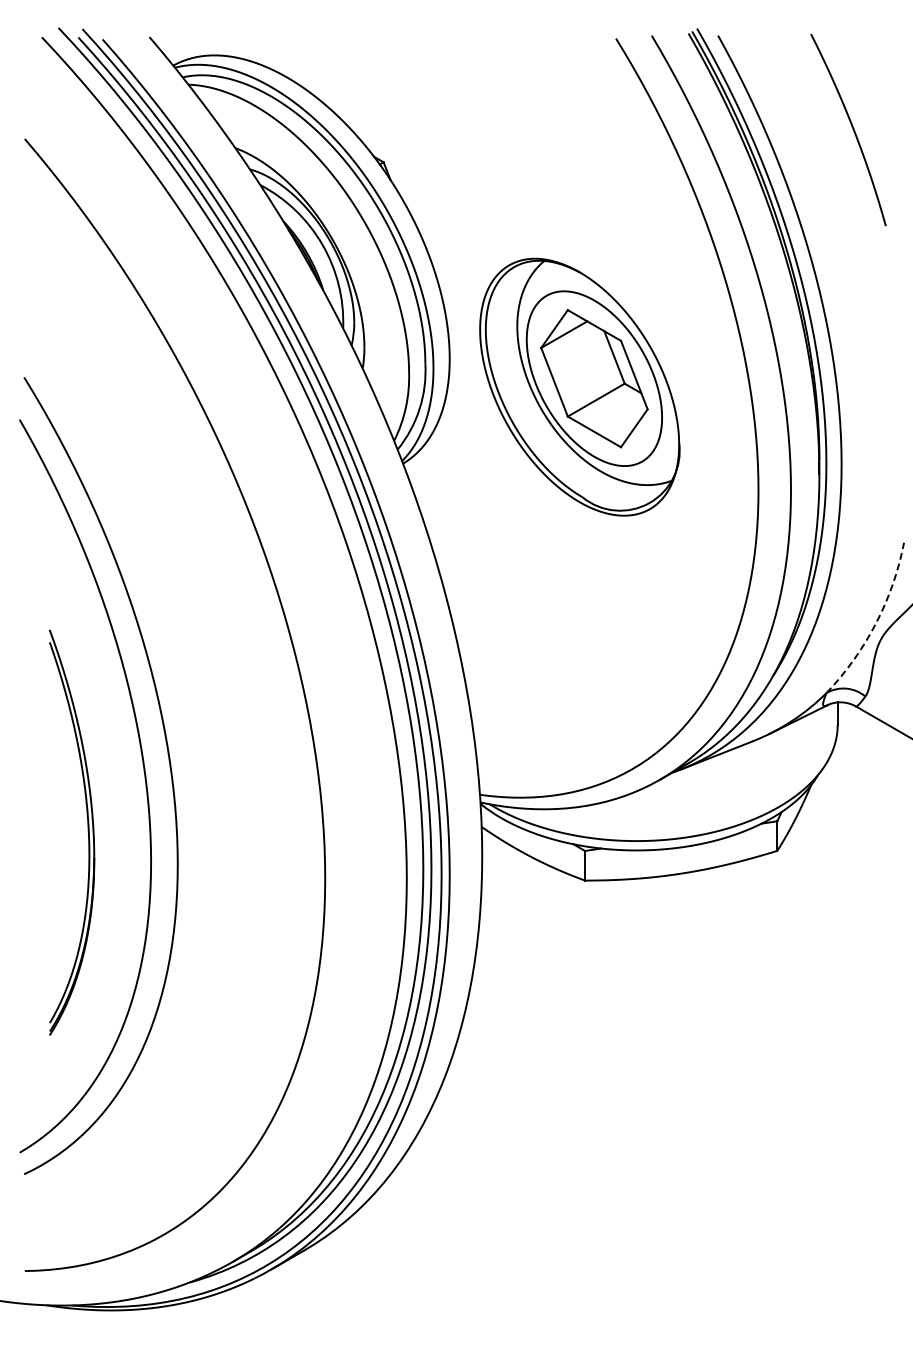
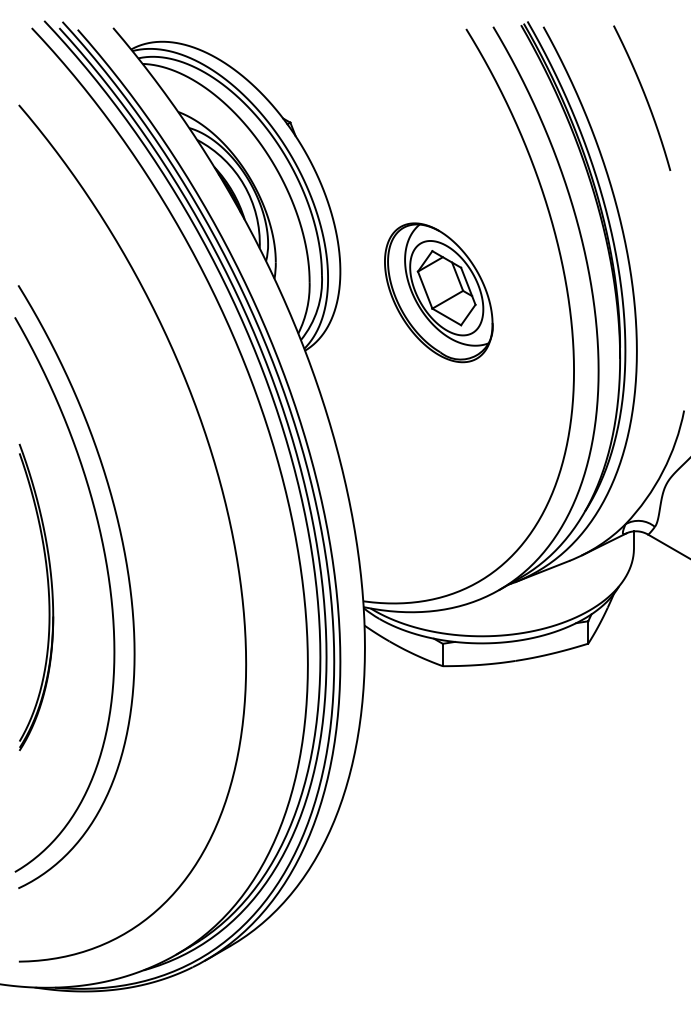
part: (579, 386) -> (438, 292), size x0.71
arc: (876, 623) -> (663, 471), dashed -> solid
part: (87, 831) -> (48, 596), moved

